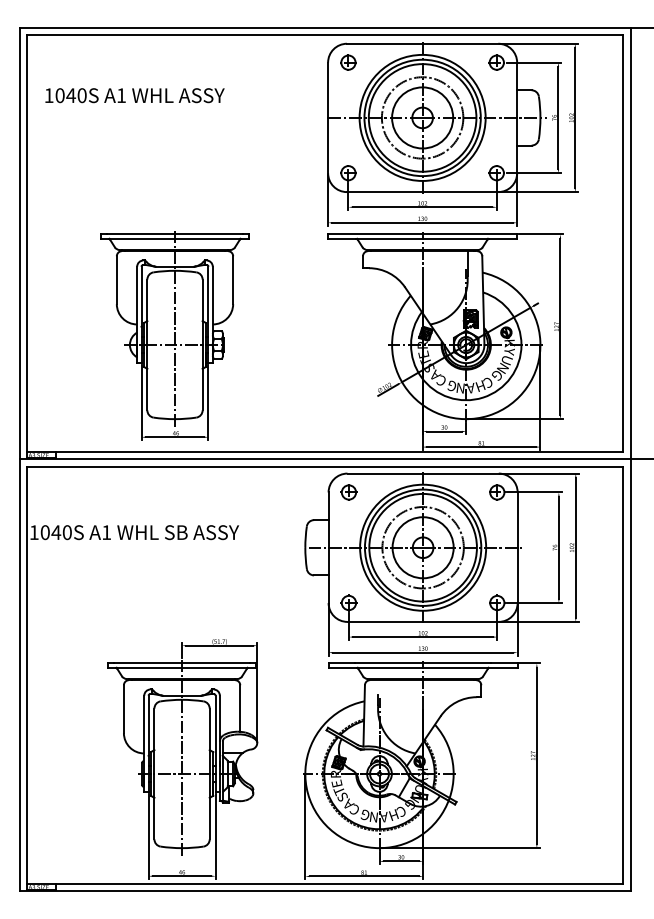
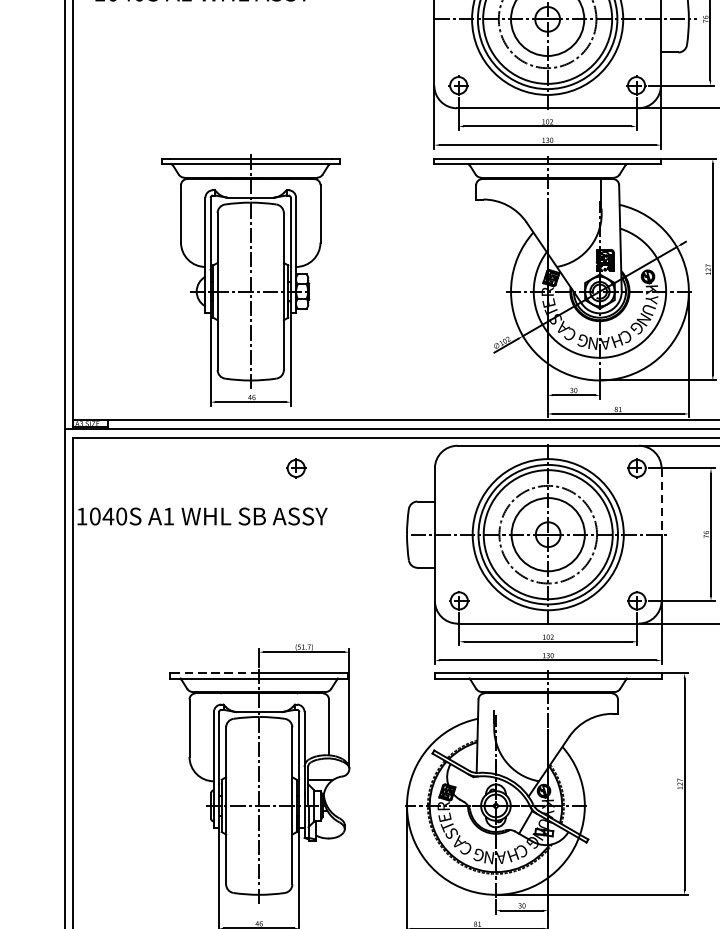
part: (348, 492) -> (295, 468), moved
line: (517, 520) -> (661, 502), solid -> dashed
line: (148, 663) -> (218, 673), solid -> dashed

